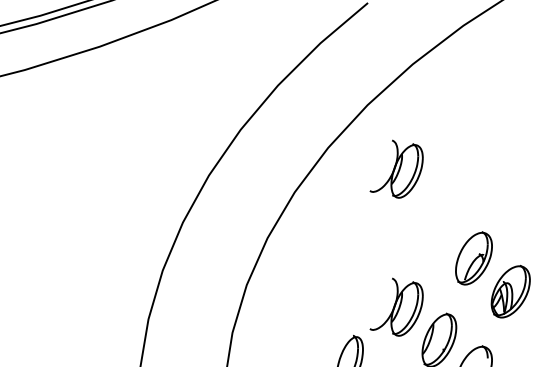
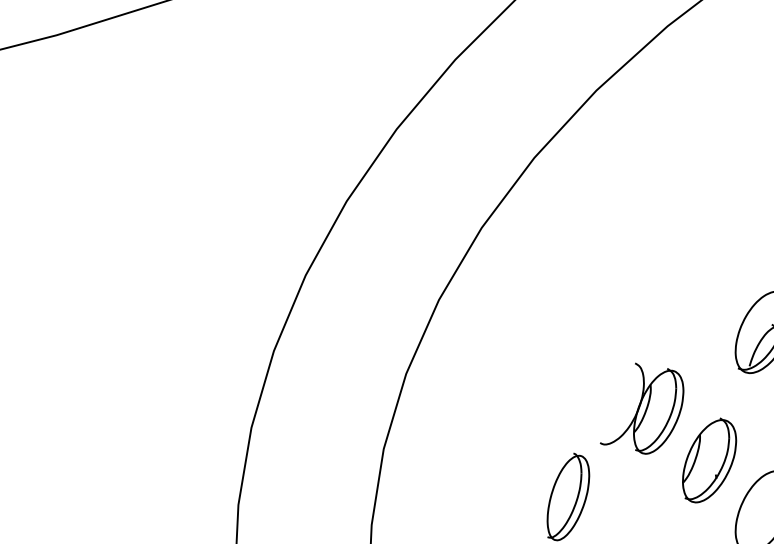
part: (396, 168) -> (641, 190), removed

